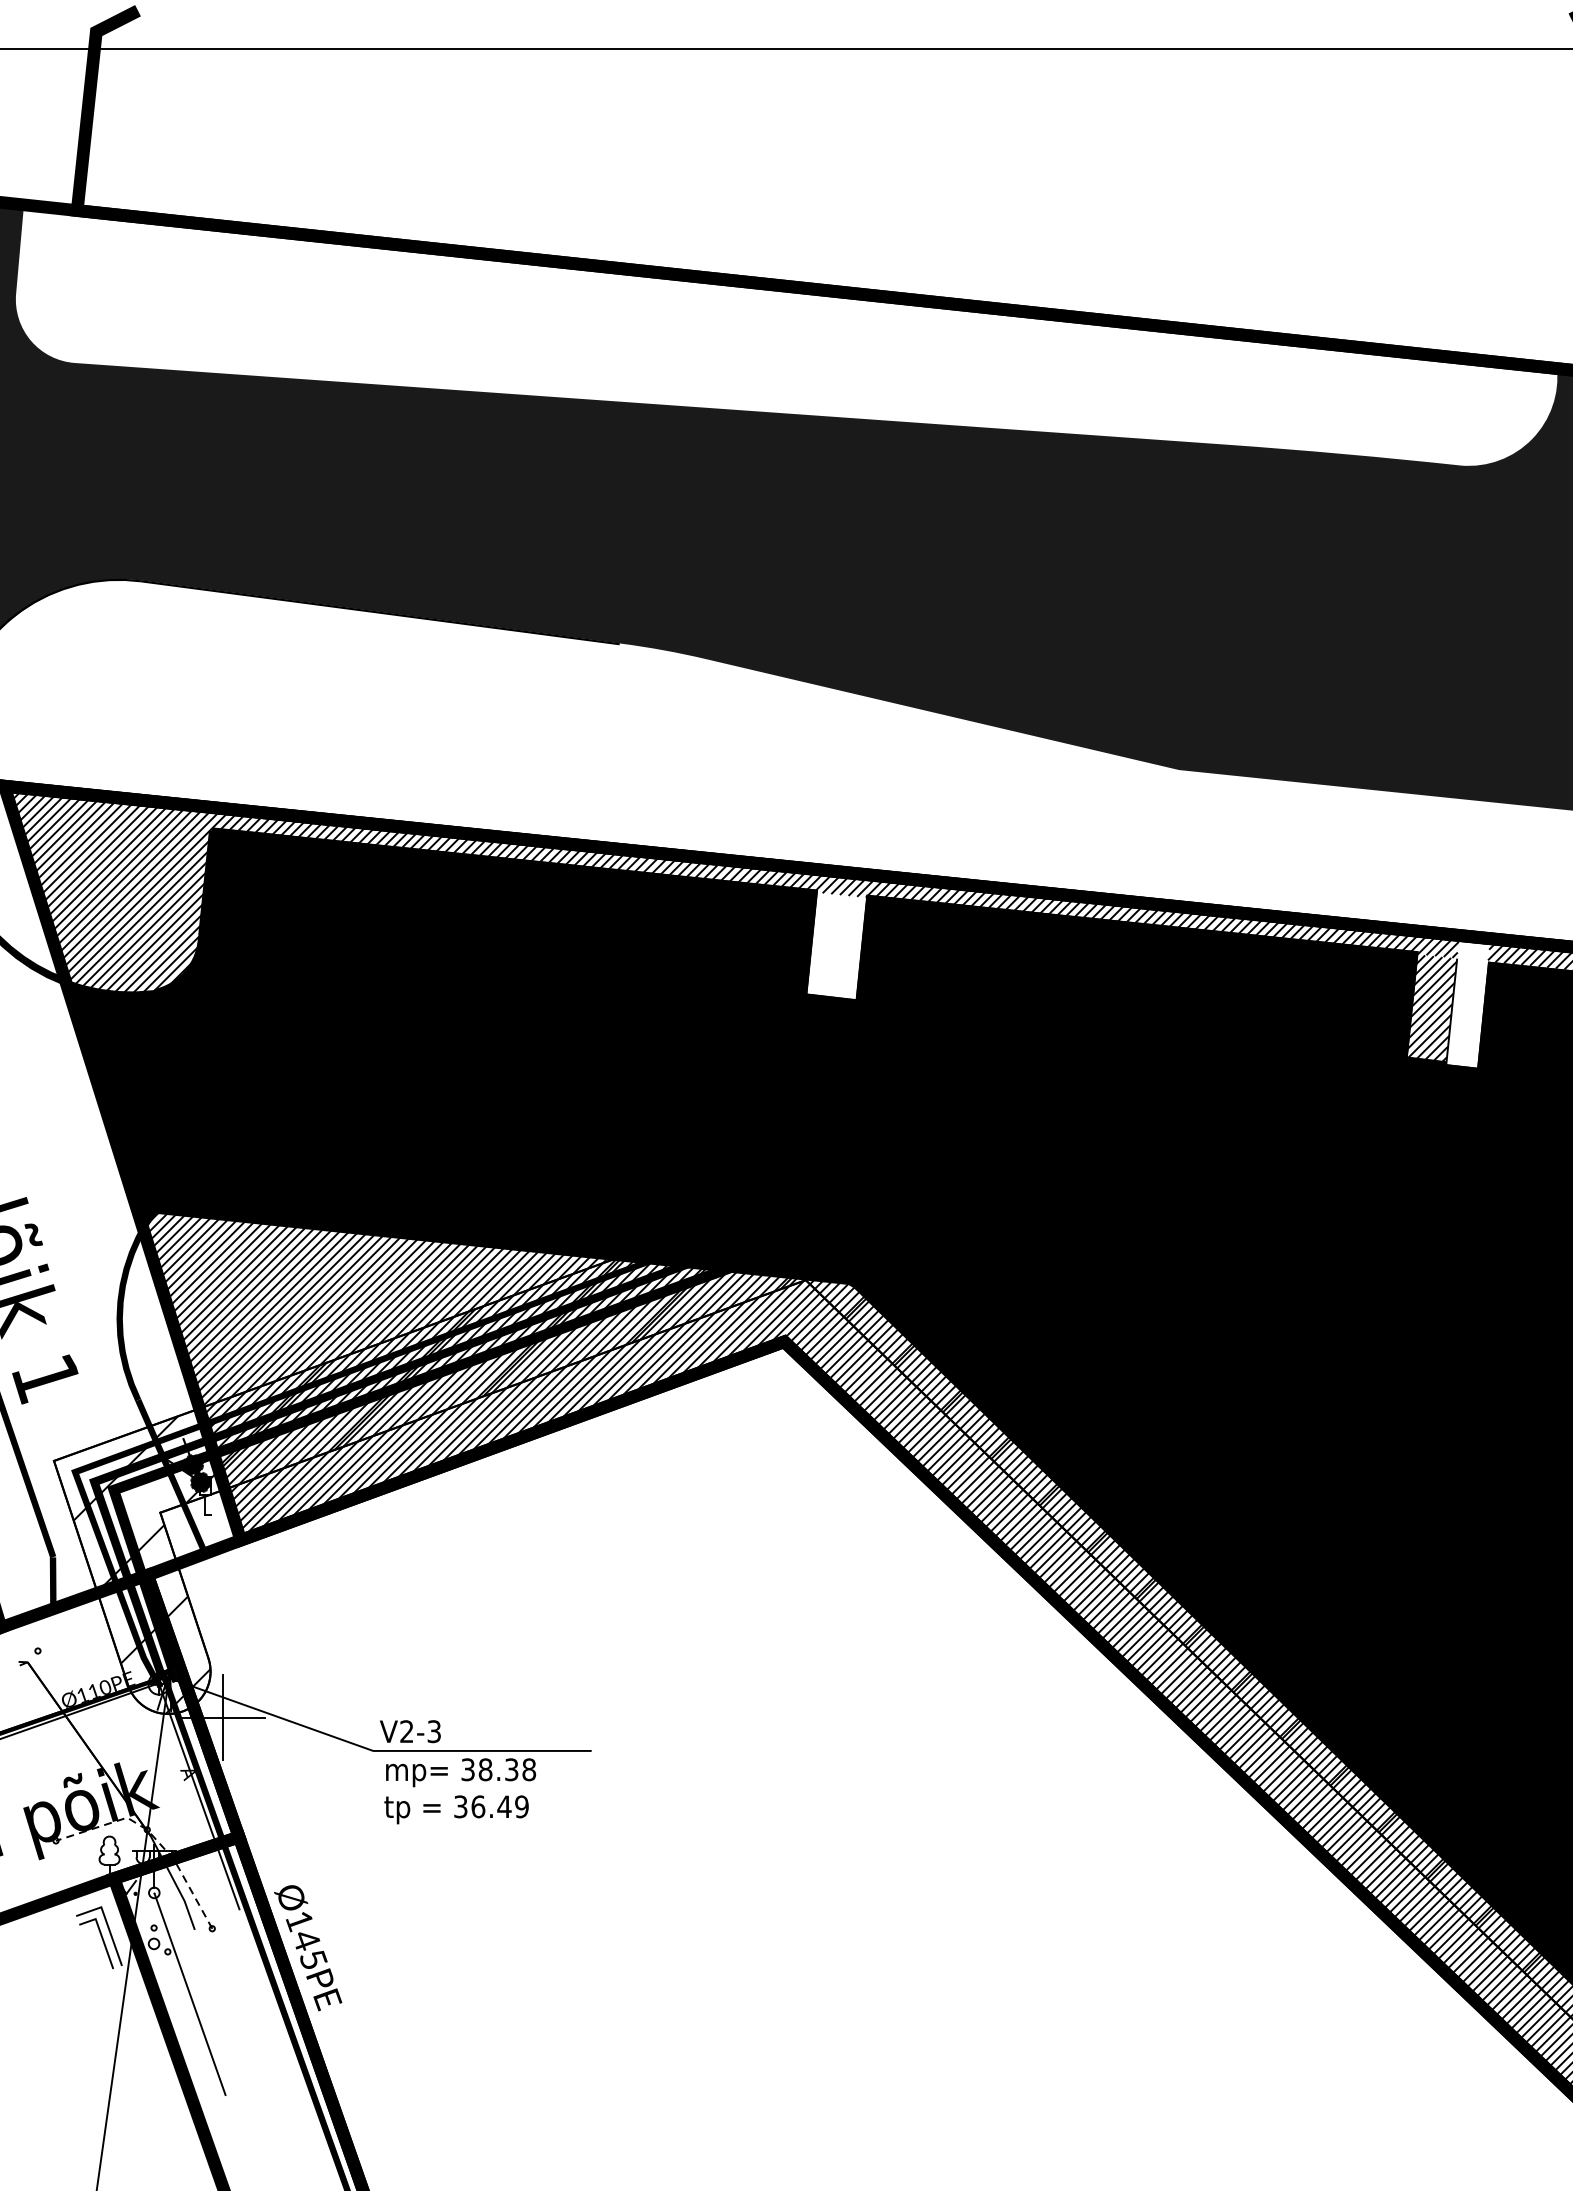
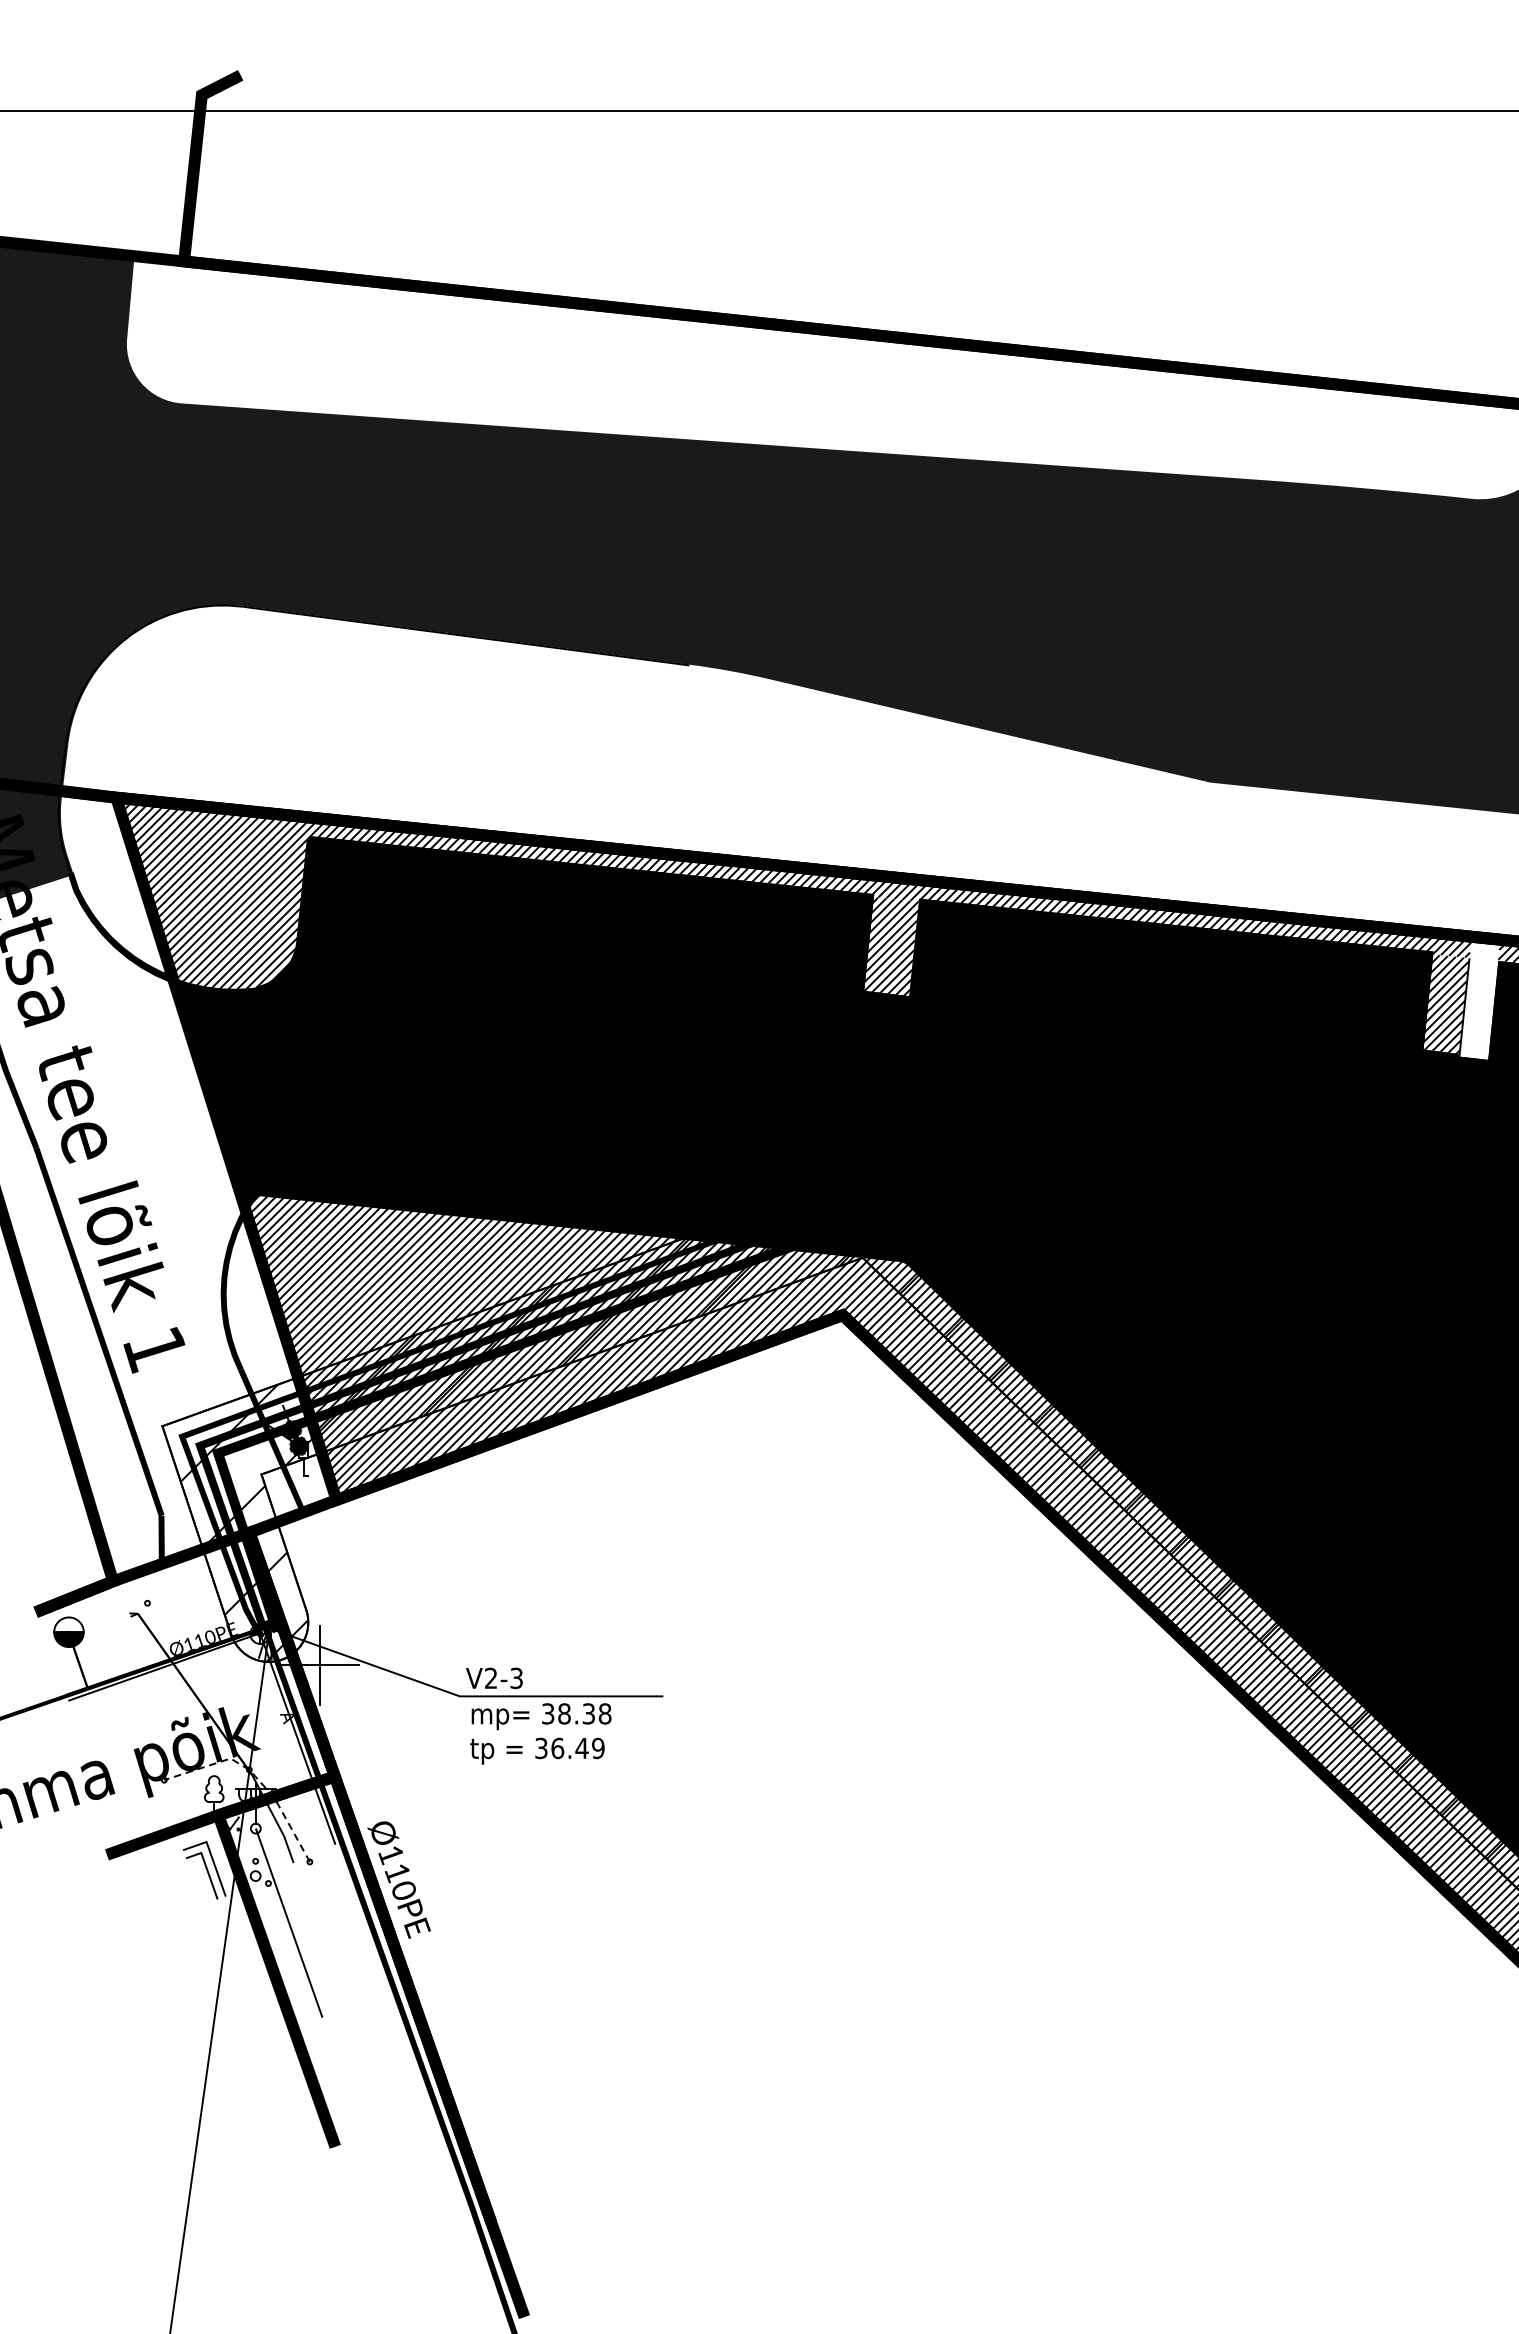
hatch: (836, 948) -> (891, 948), added
text: (310, 1949) -> (401, 1881), Ø145PE -> Ø110PE

